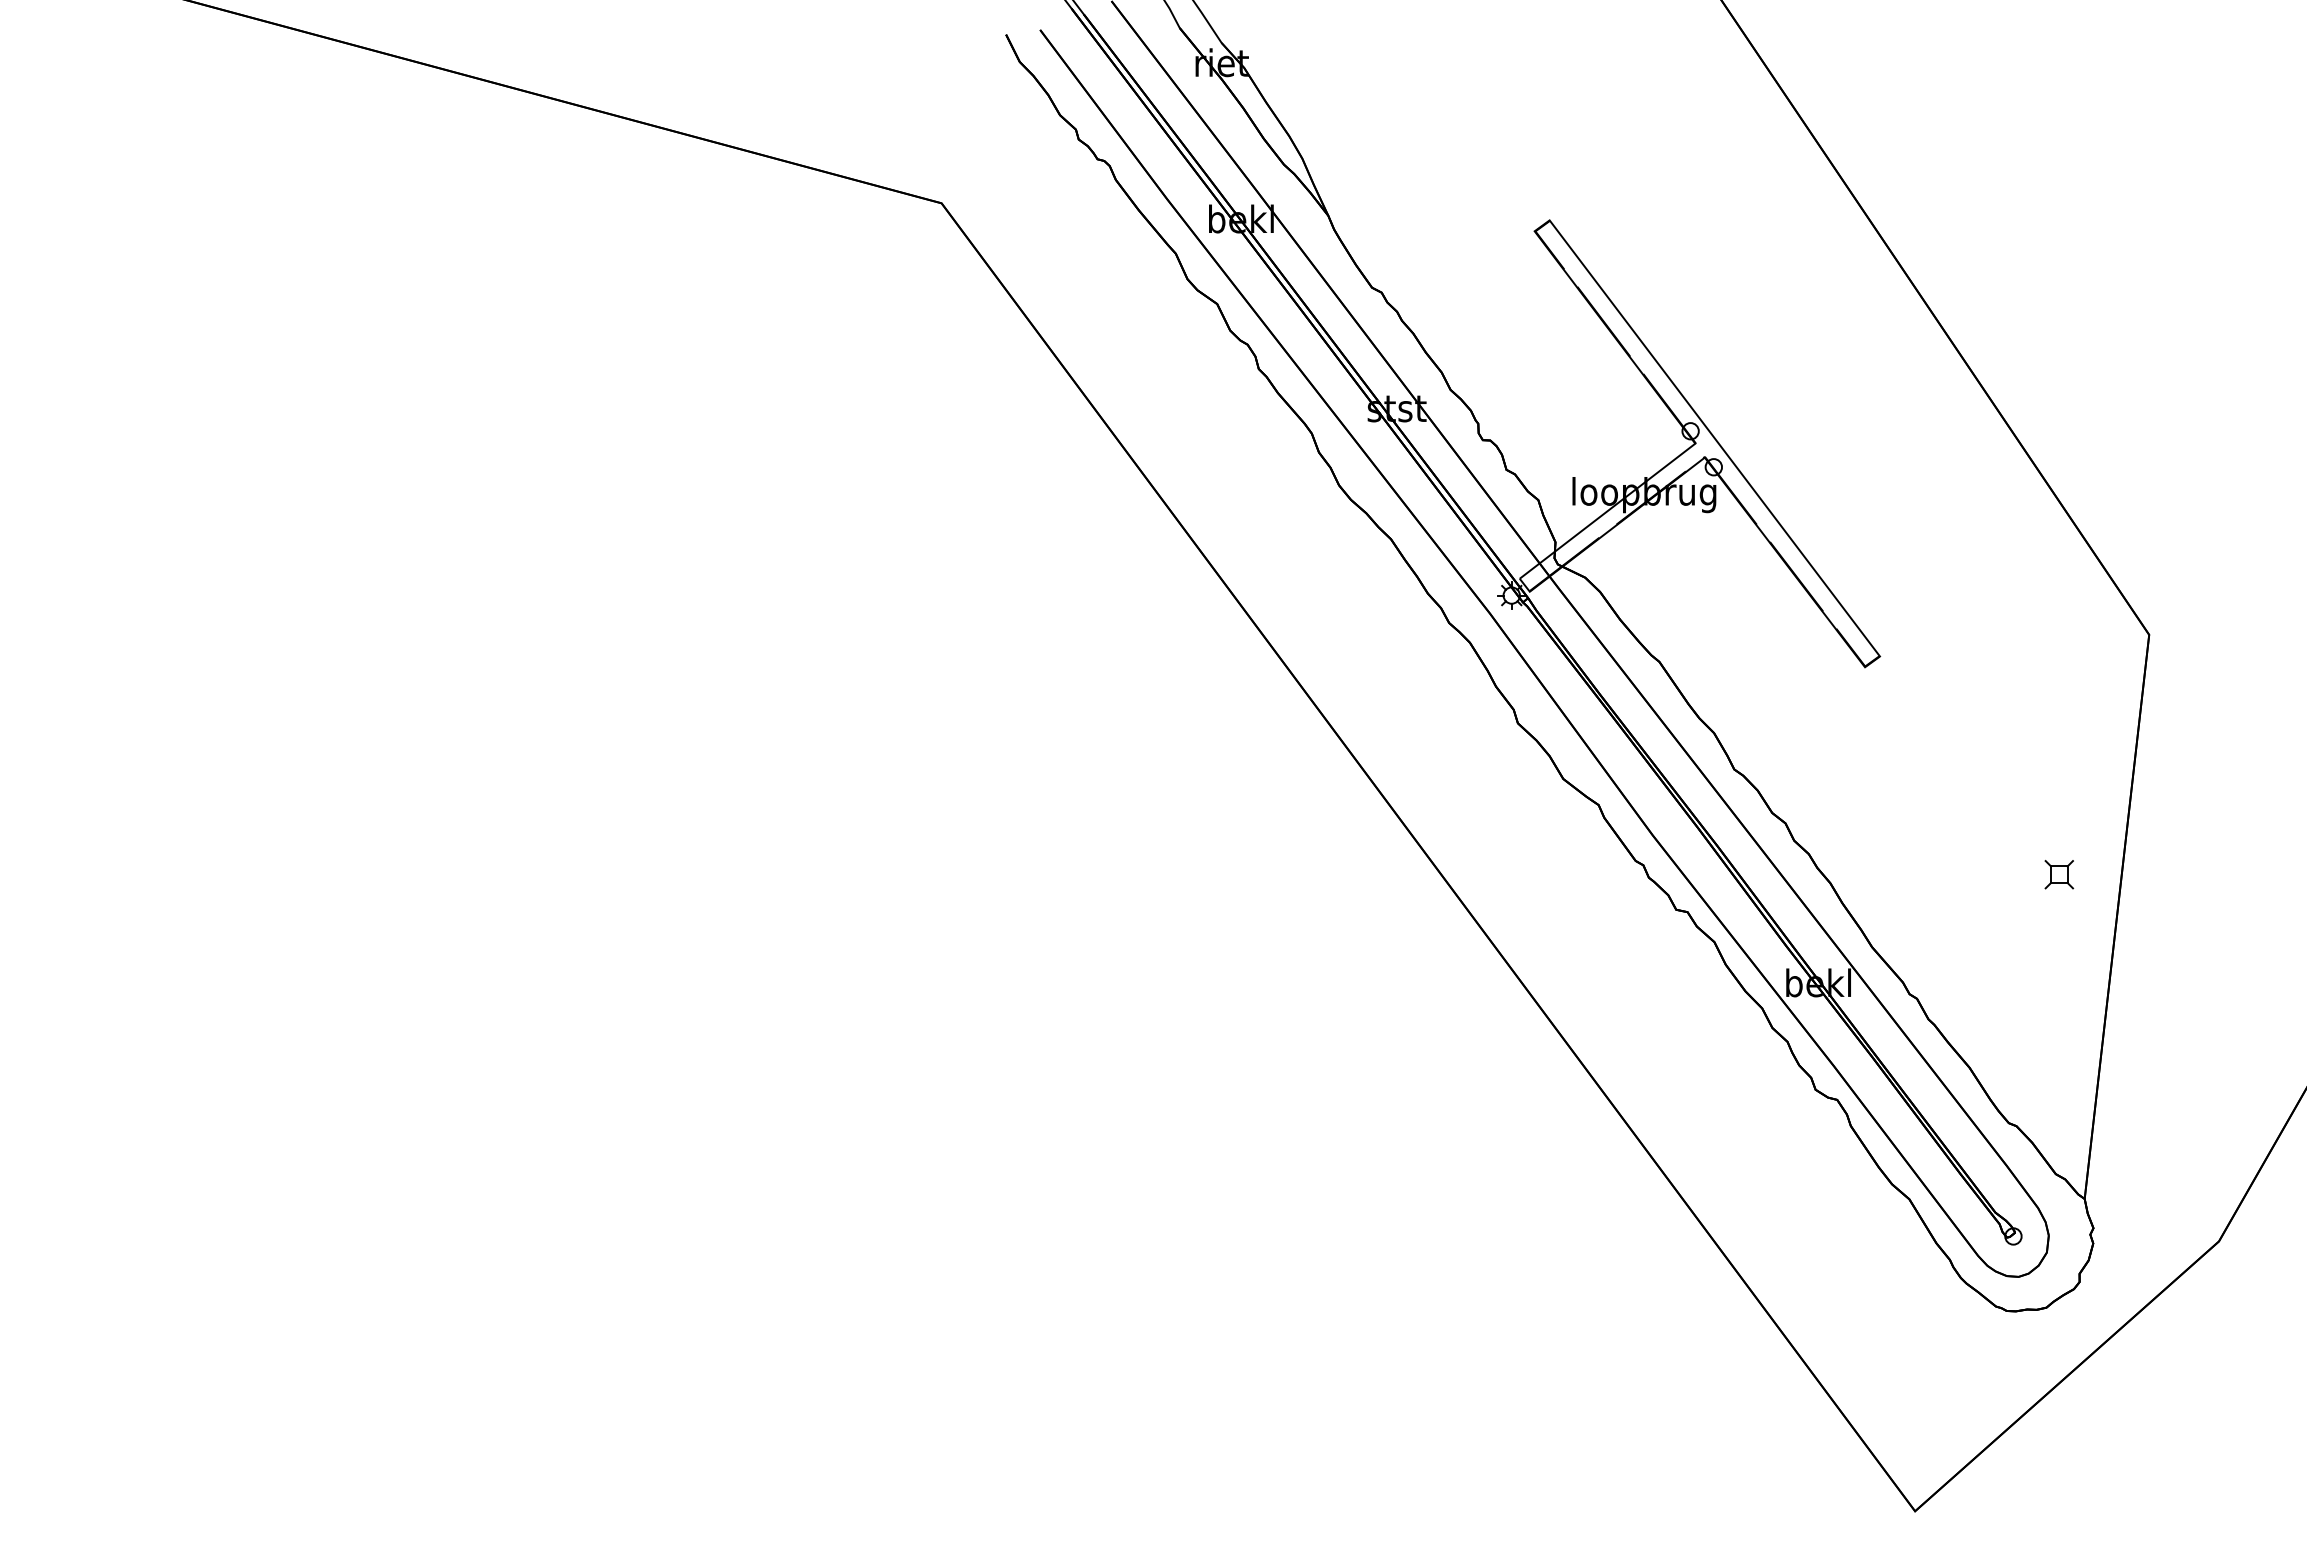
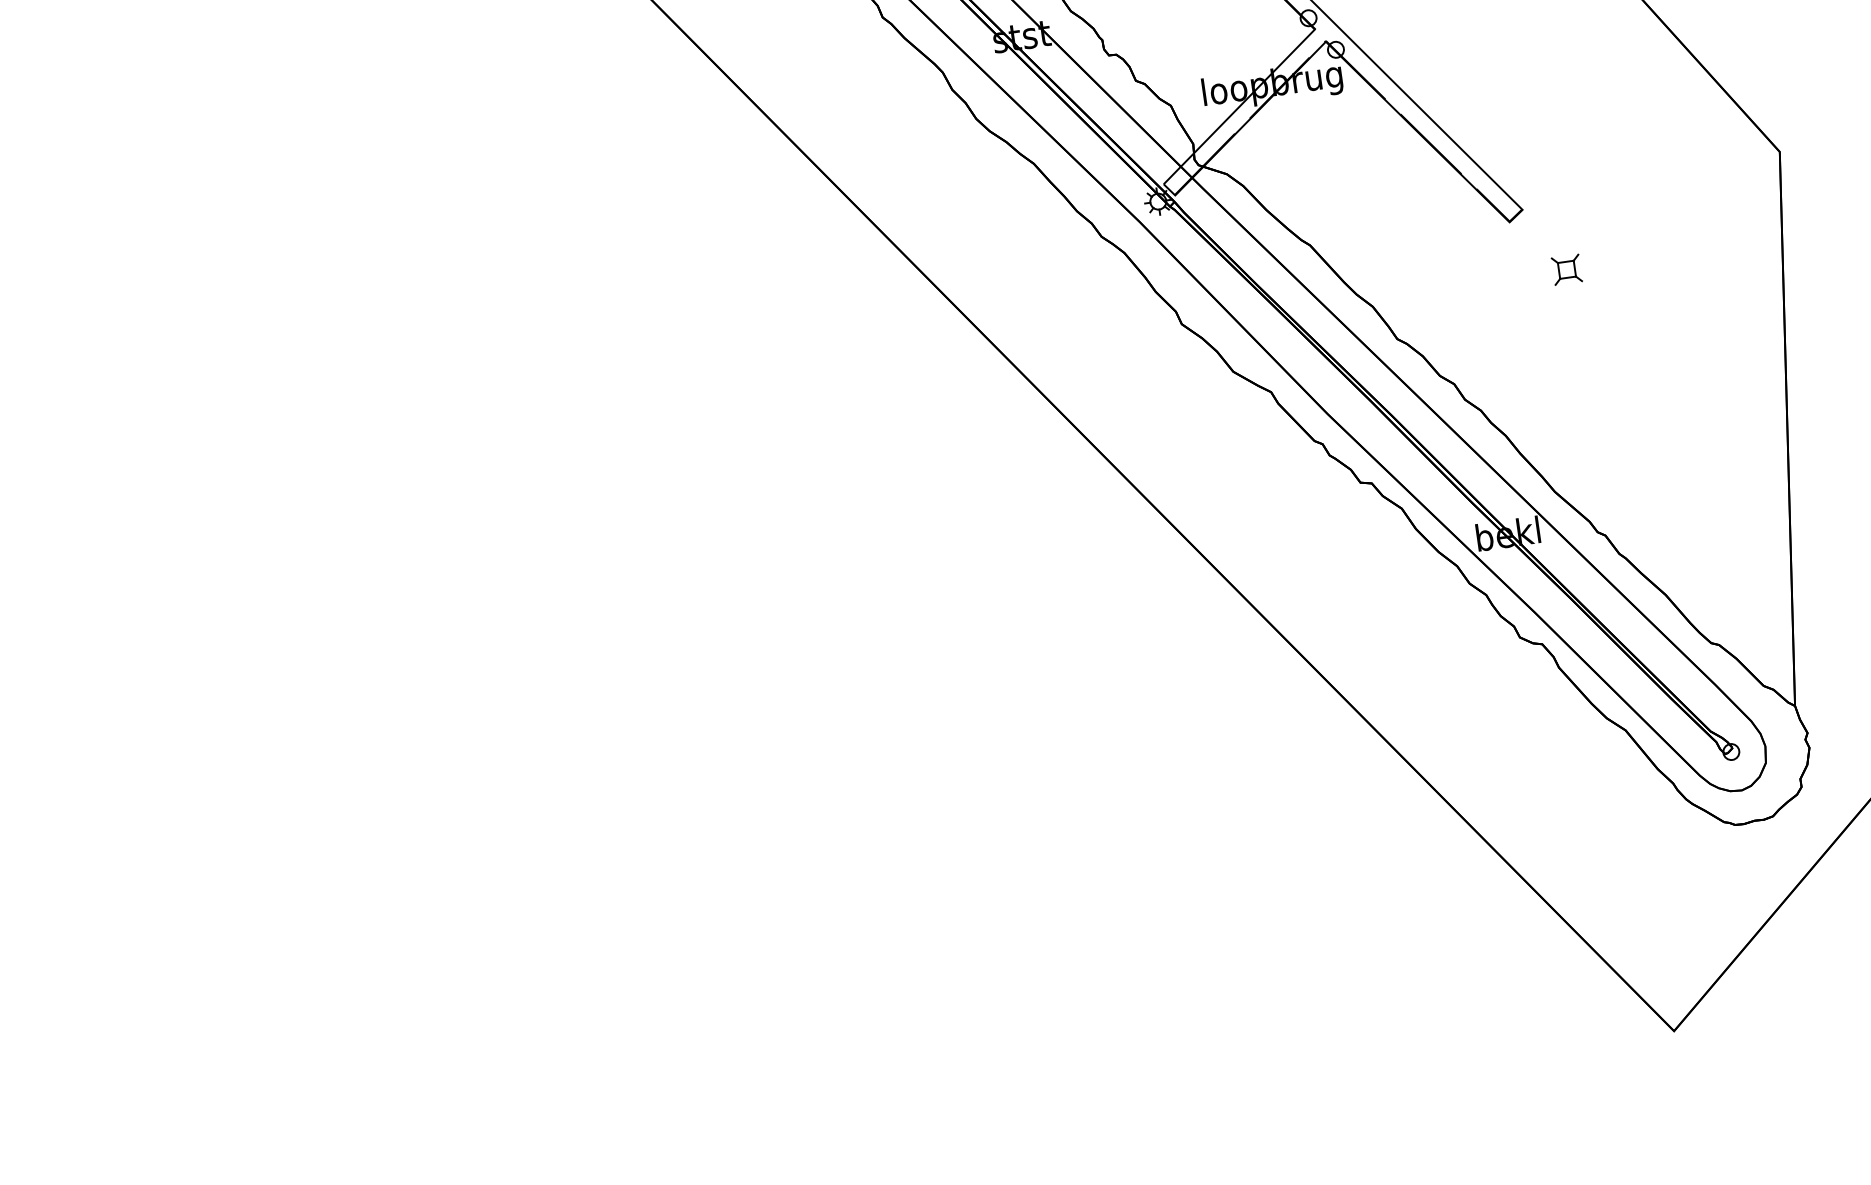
part: (2059, 874) -> (1567, 269), moved

